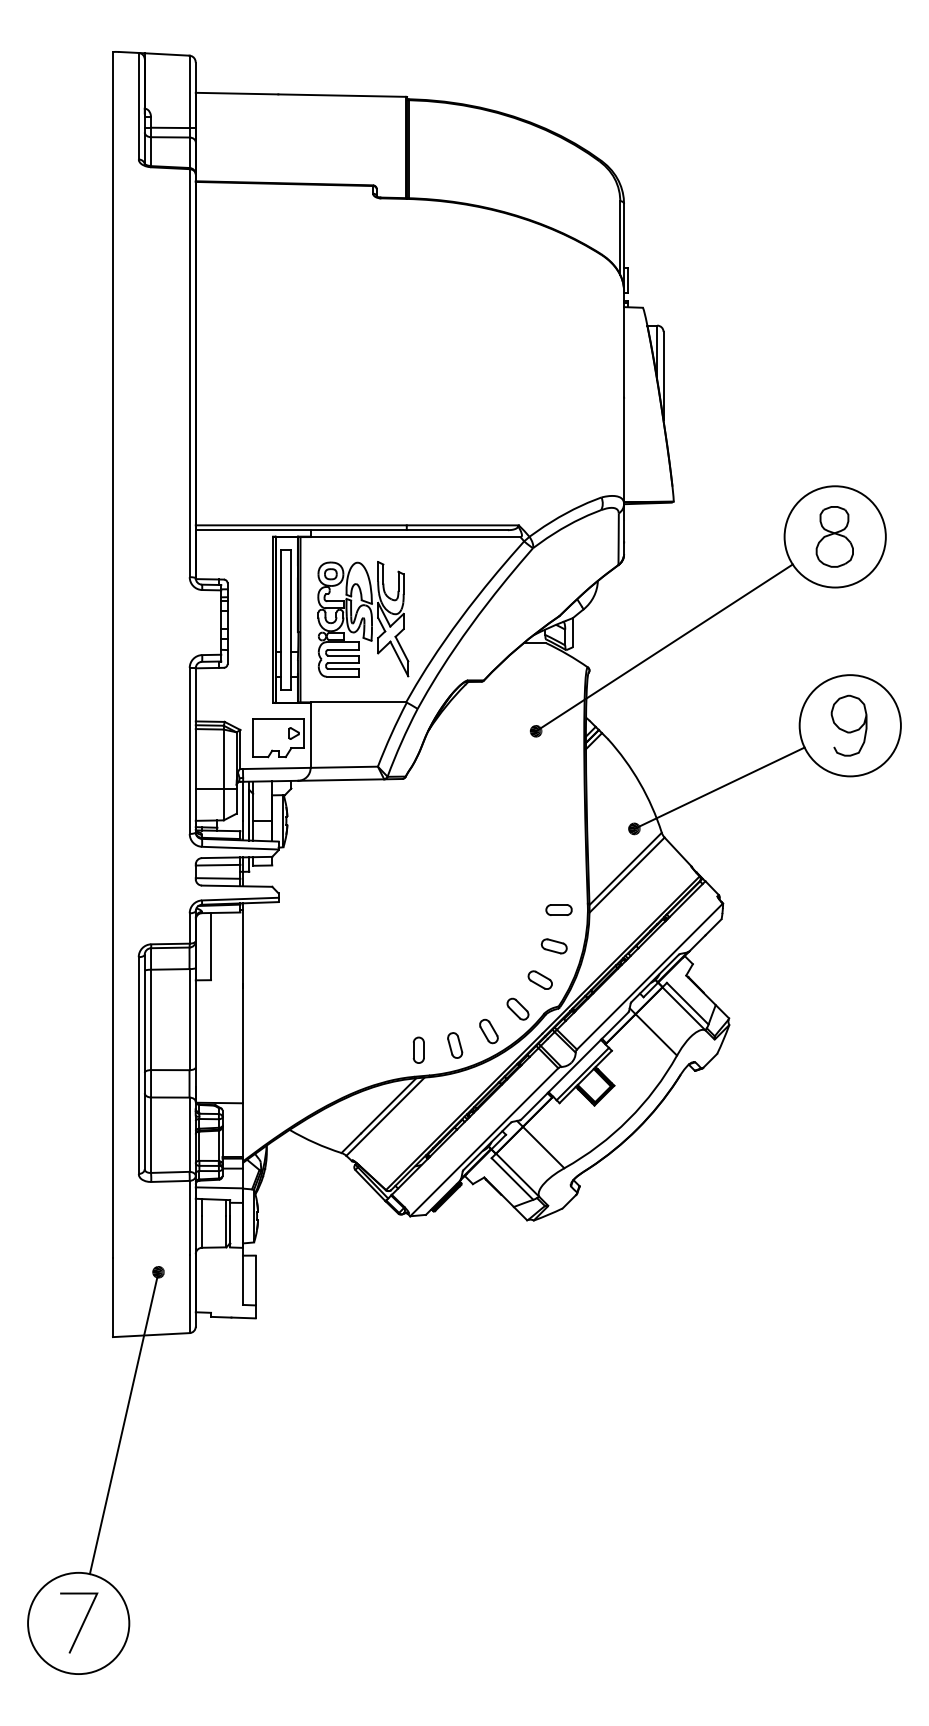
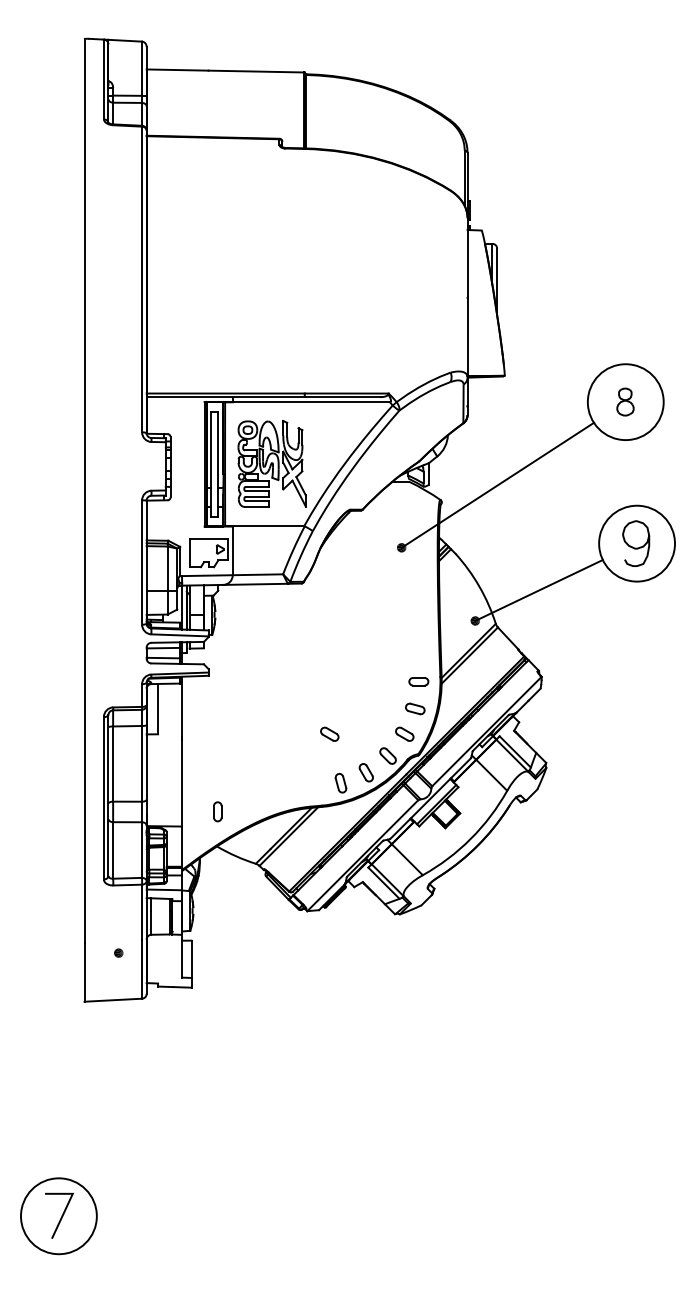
part: (834, 535) -> (625, 401), size x0.6
part: (439, 979) -> (329, 733), added
part: (418, 1049) -> (217, 811), moved
line: (123, 1423) -> (92, 1066), removed

